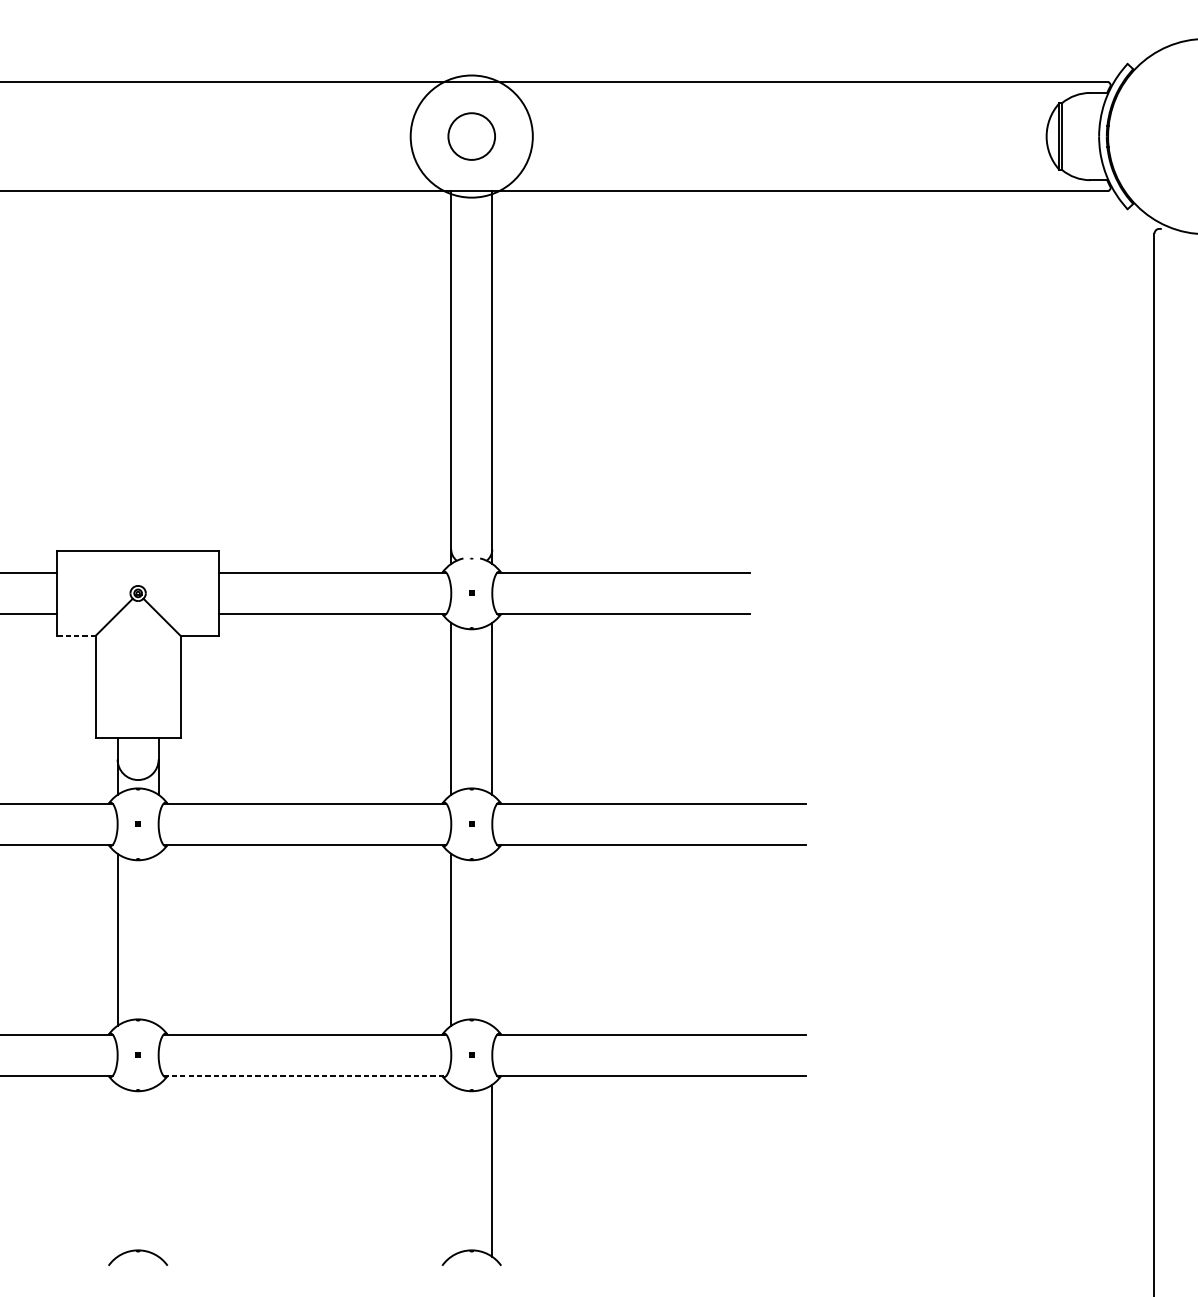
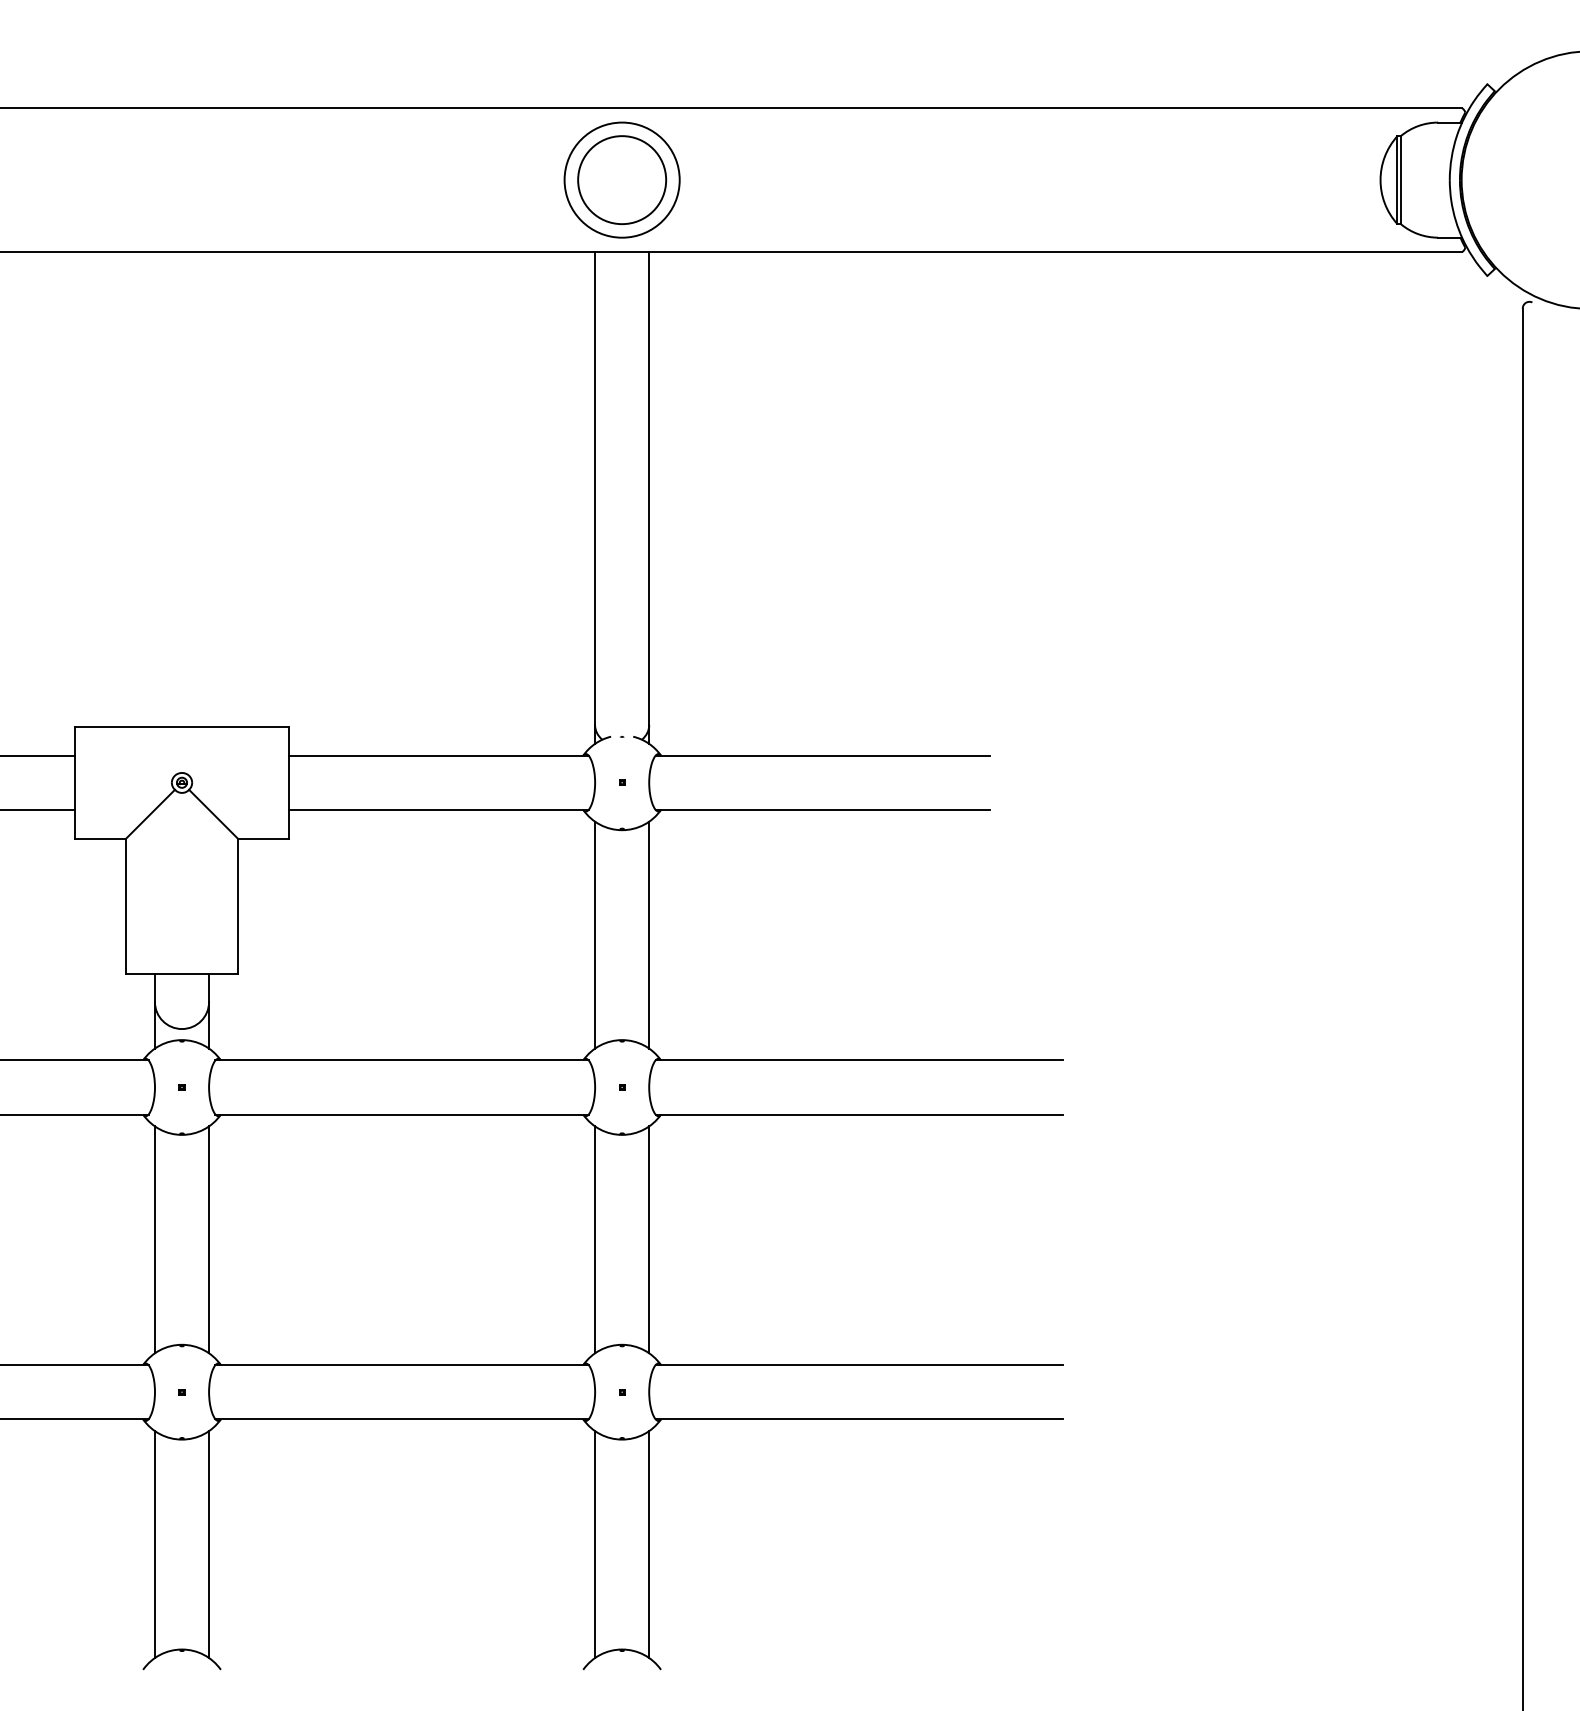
circle: (471, 136) -> (621, 179), size x0.71
circle: (472, 136) -> (622, 180), size x1.43
line: (77, 635) -> (101, 838), dashed -> solid
line: (158, 939) -> (209, 1239), added
line: (492, 939) -> (649, 1239), added
line: (305, 1076) -> (402, 1419), dashed -> solid
line: (117, 1170) -> (154, 1544), added
line: (158, 1170) -> (209, 1544), added
line: (451, 1170) -> (595, 1544), added

